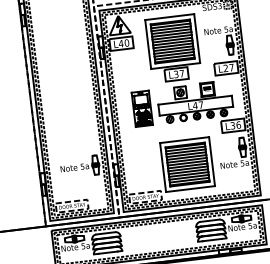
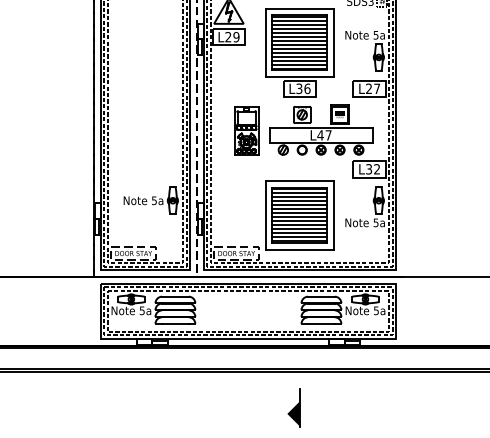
text: (124, 43) -> (232, 37), L40 -> L29
text: (182, 73) -> (307, 88), L37 -> L36
text: (238, 125) -> (377, 169), L36 -> L32

